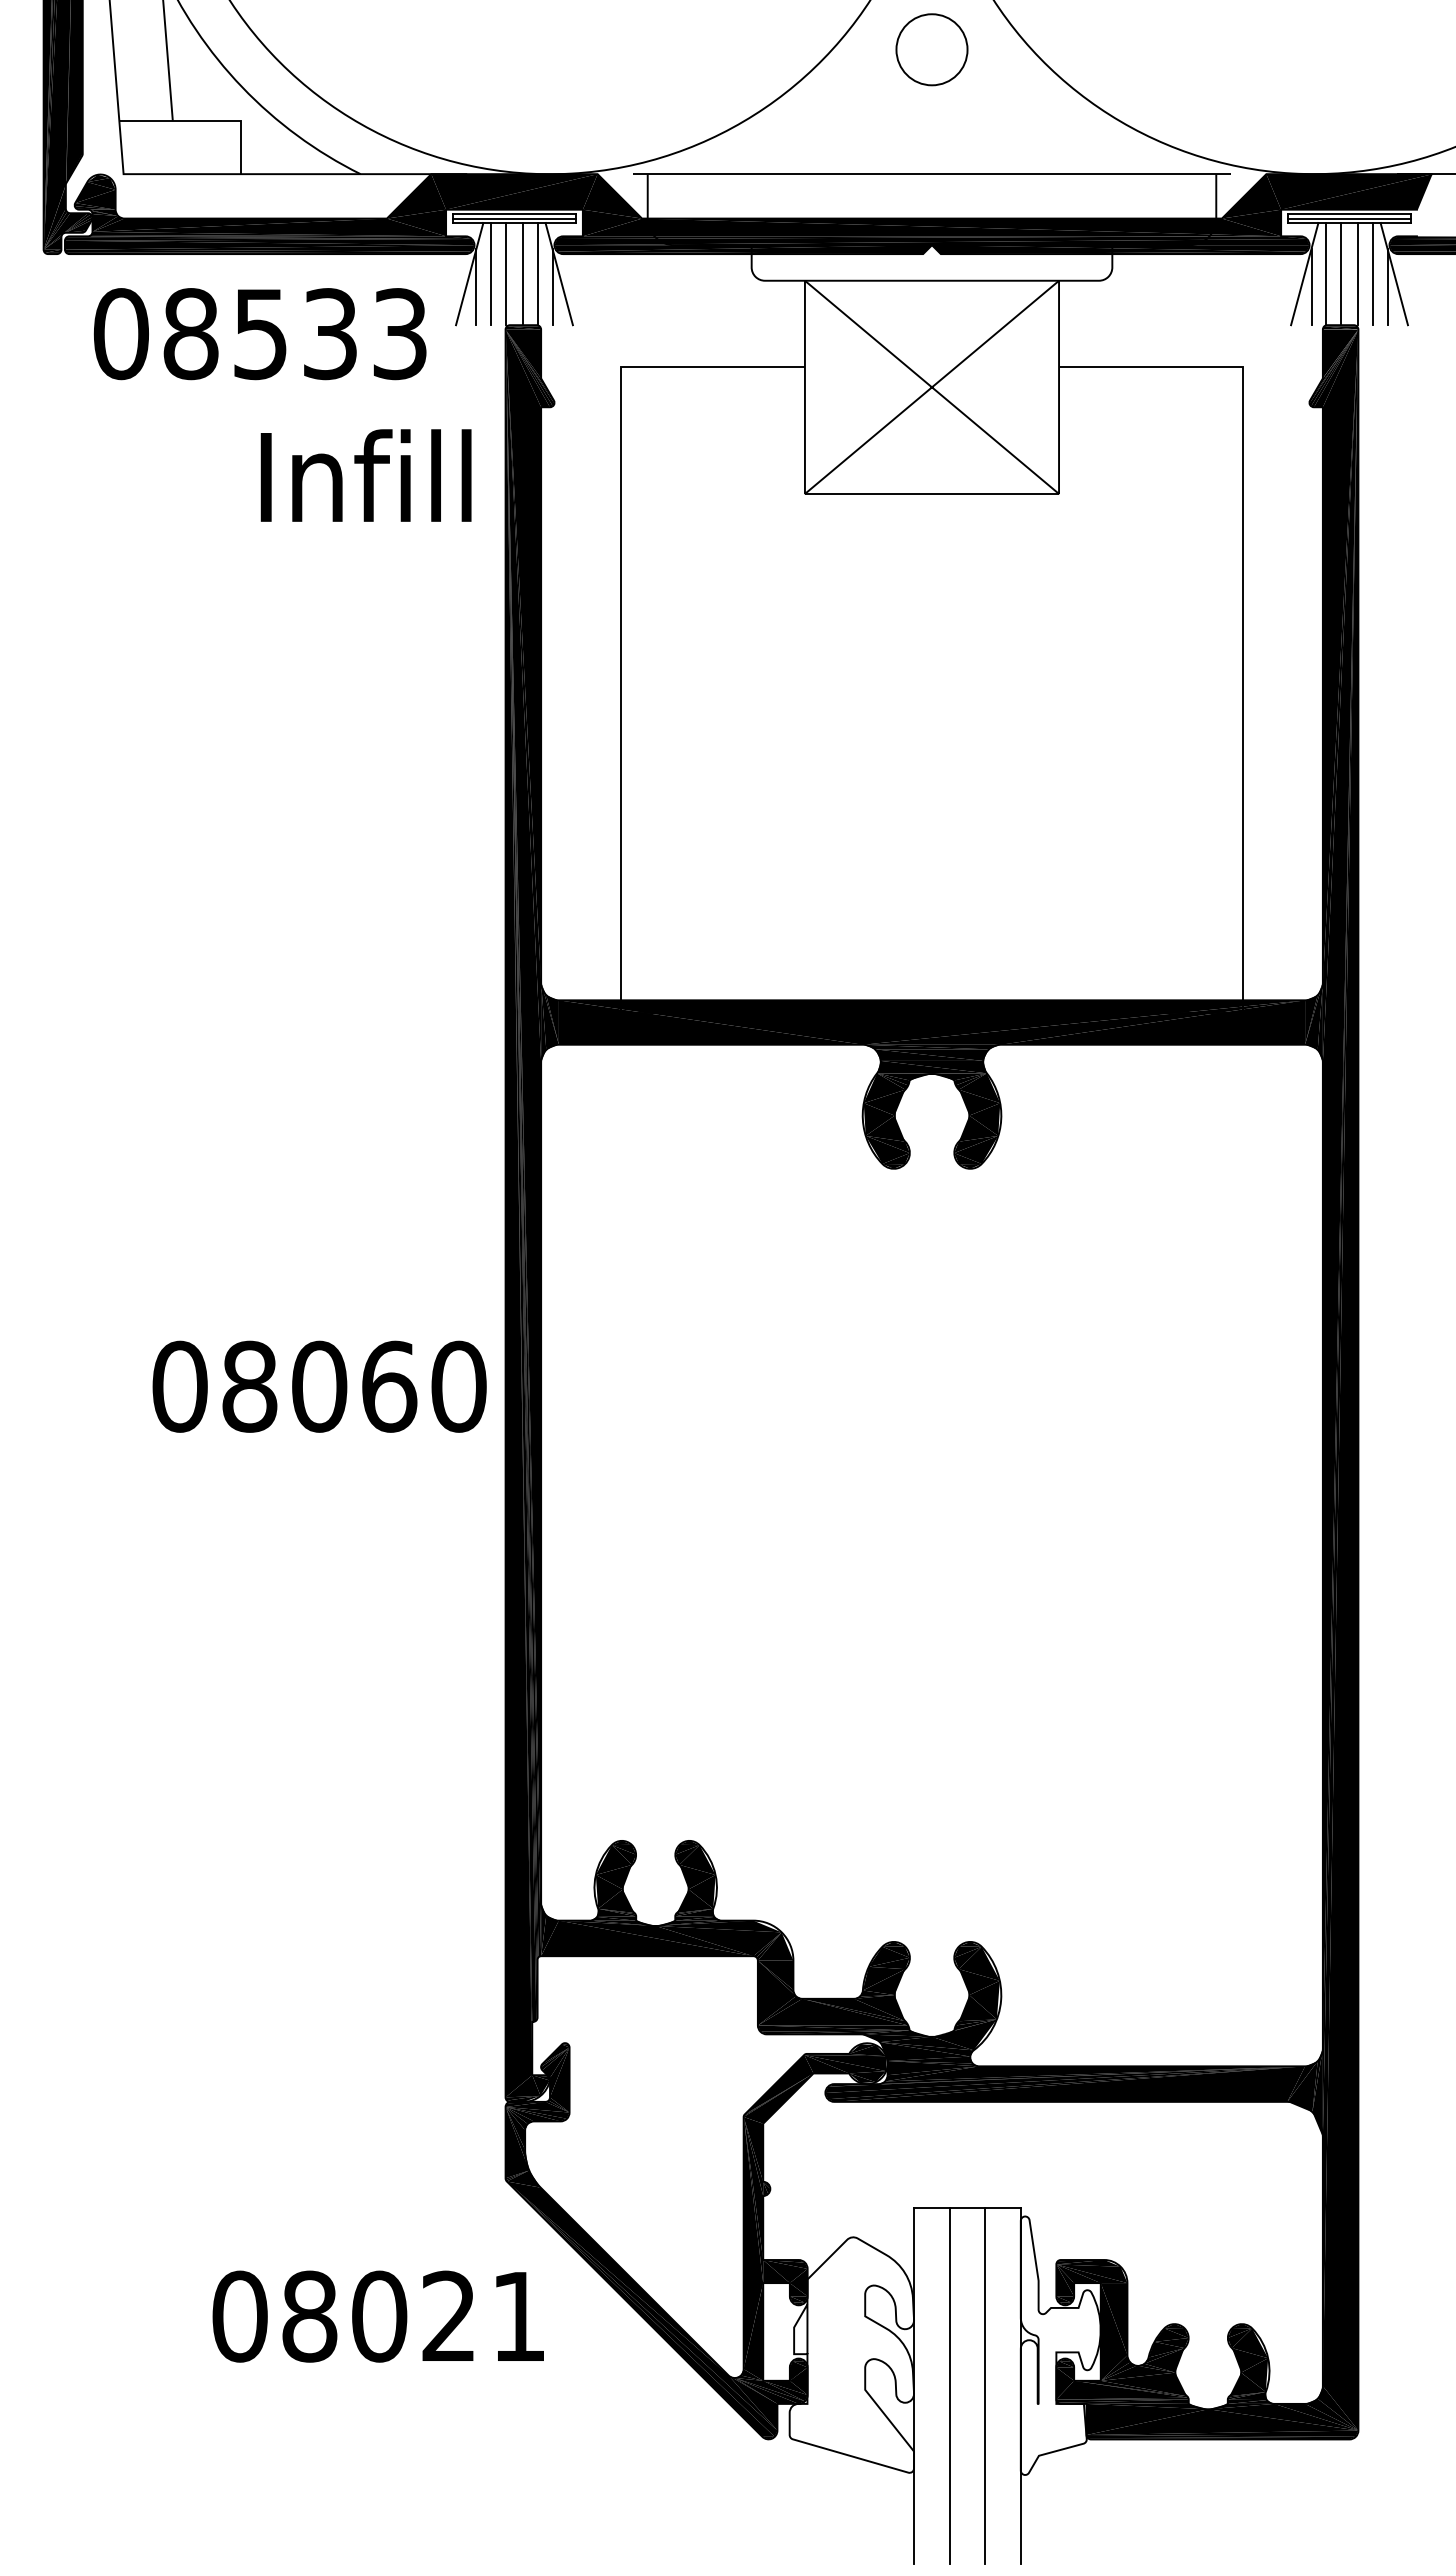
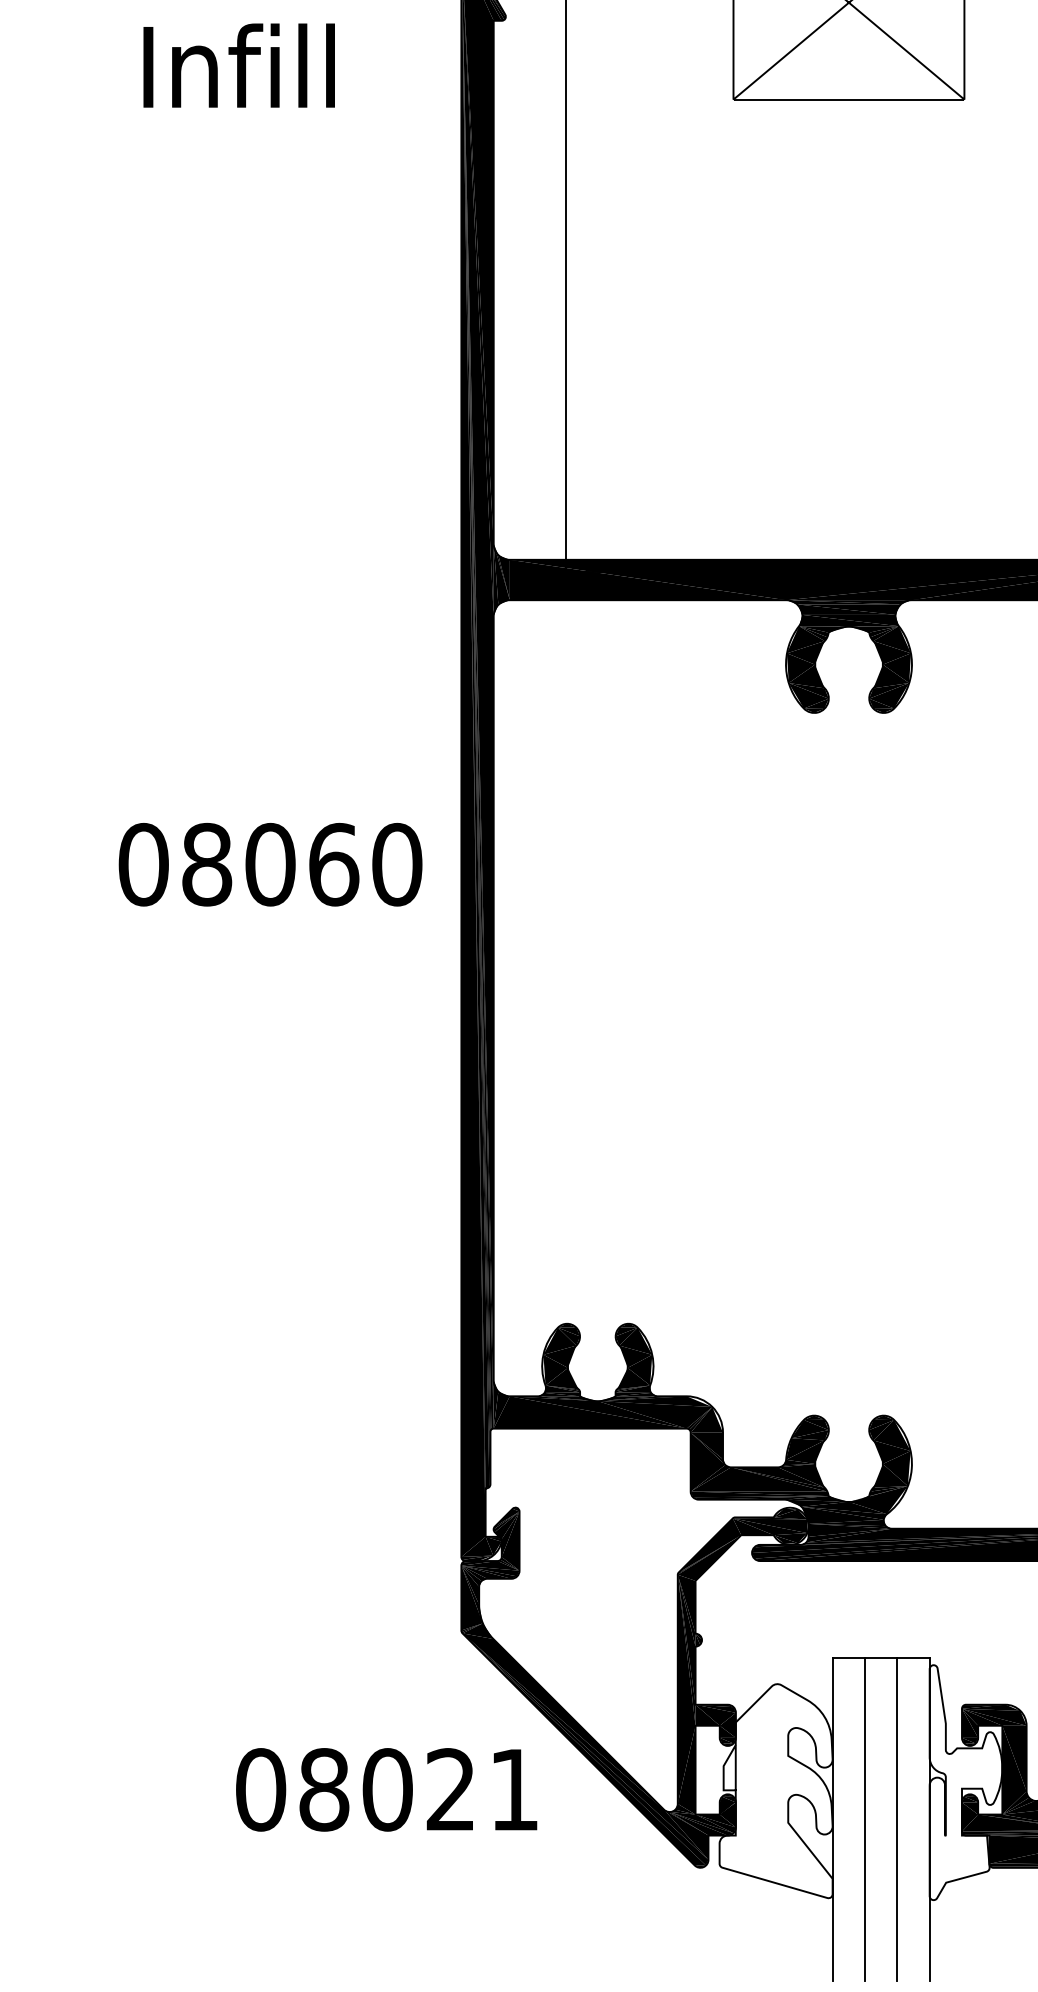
text: (365, 475) -> (238, 65), moved
text: (319, 1386) -> (270, 864), moved
text: (377, 2316) -> (385, 1789), moved

